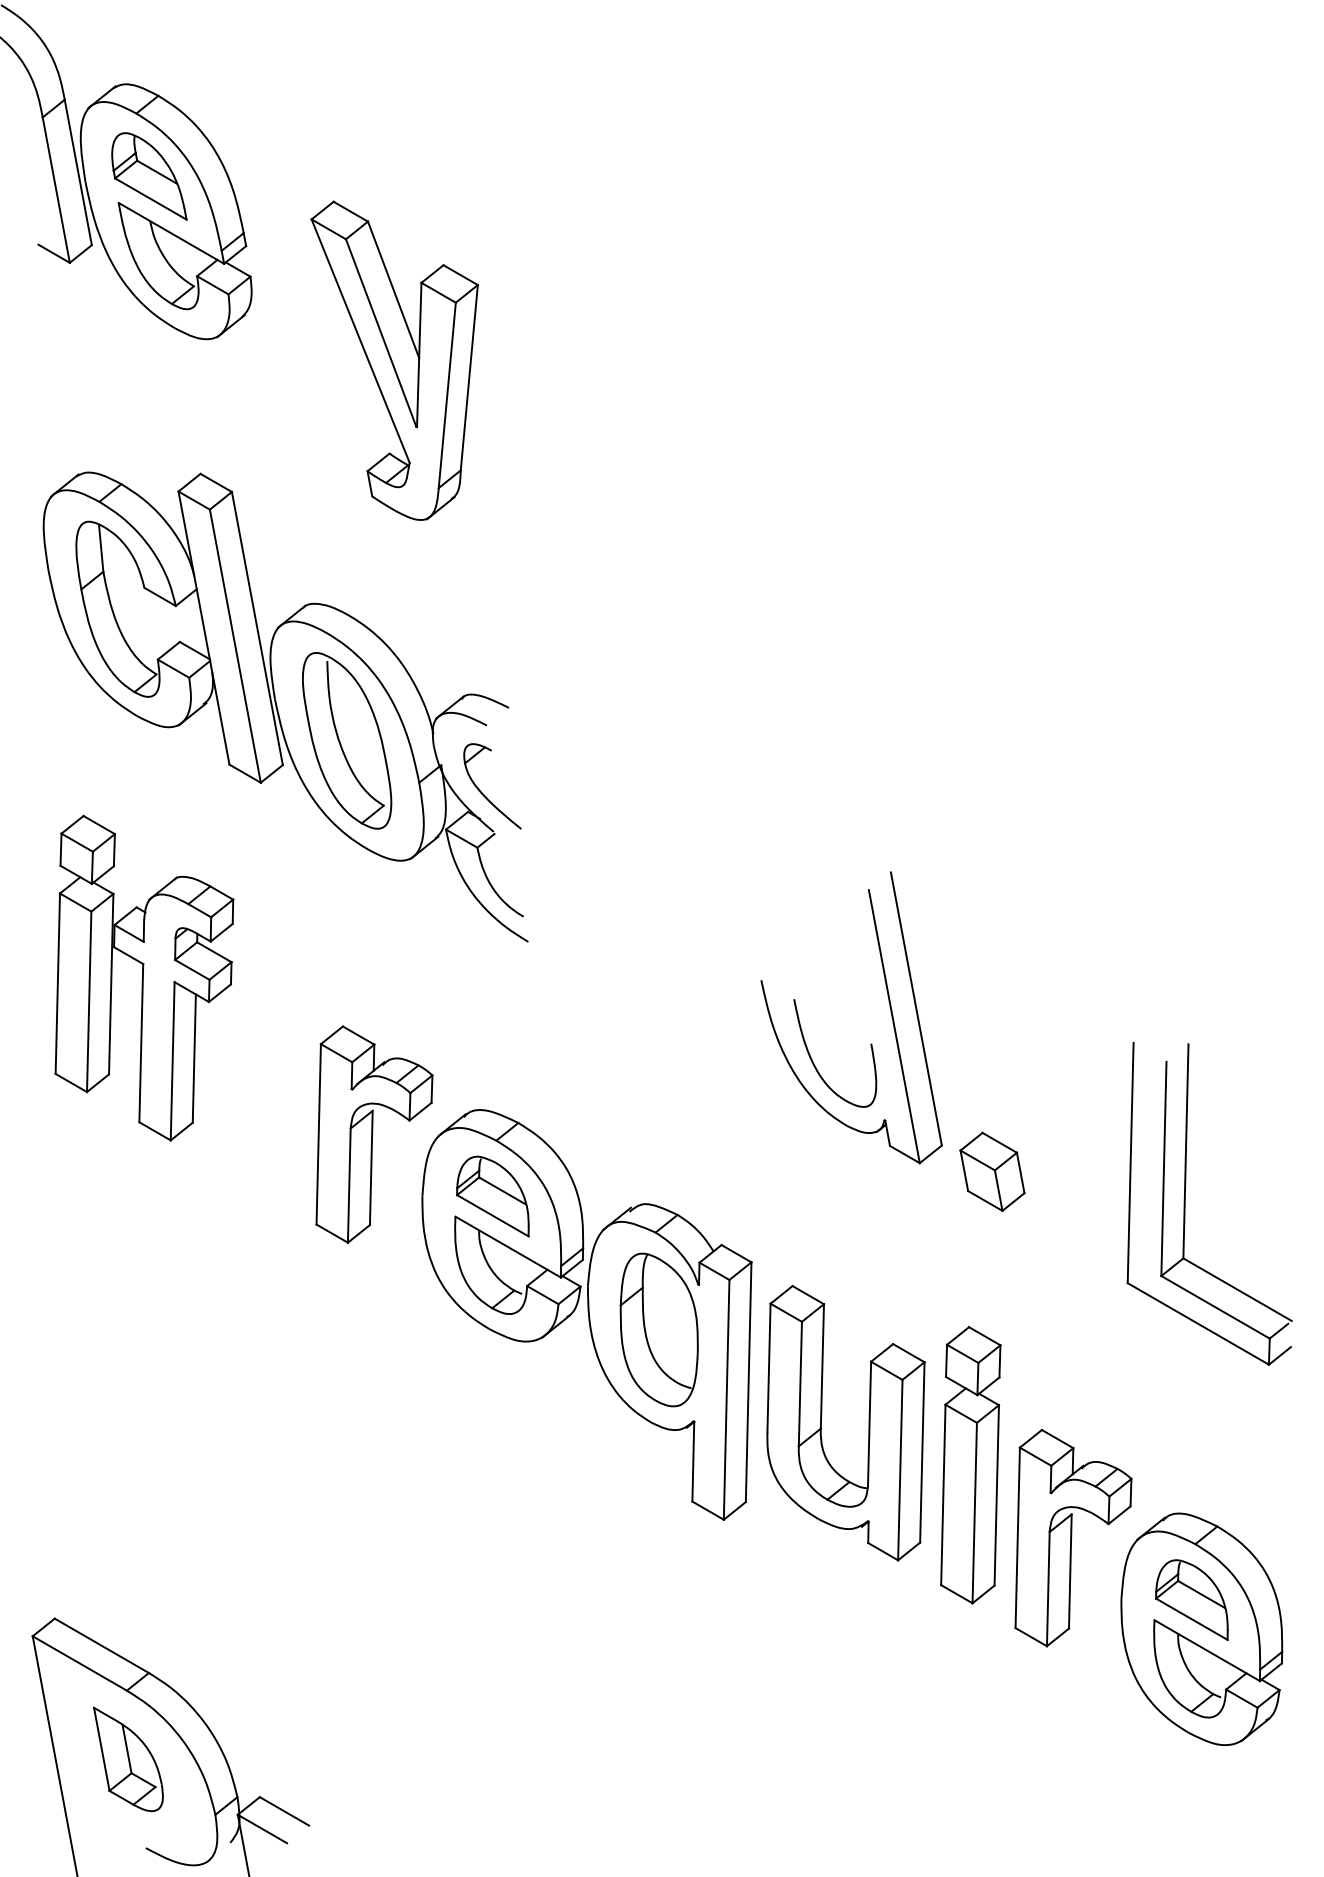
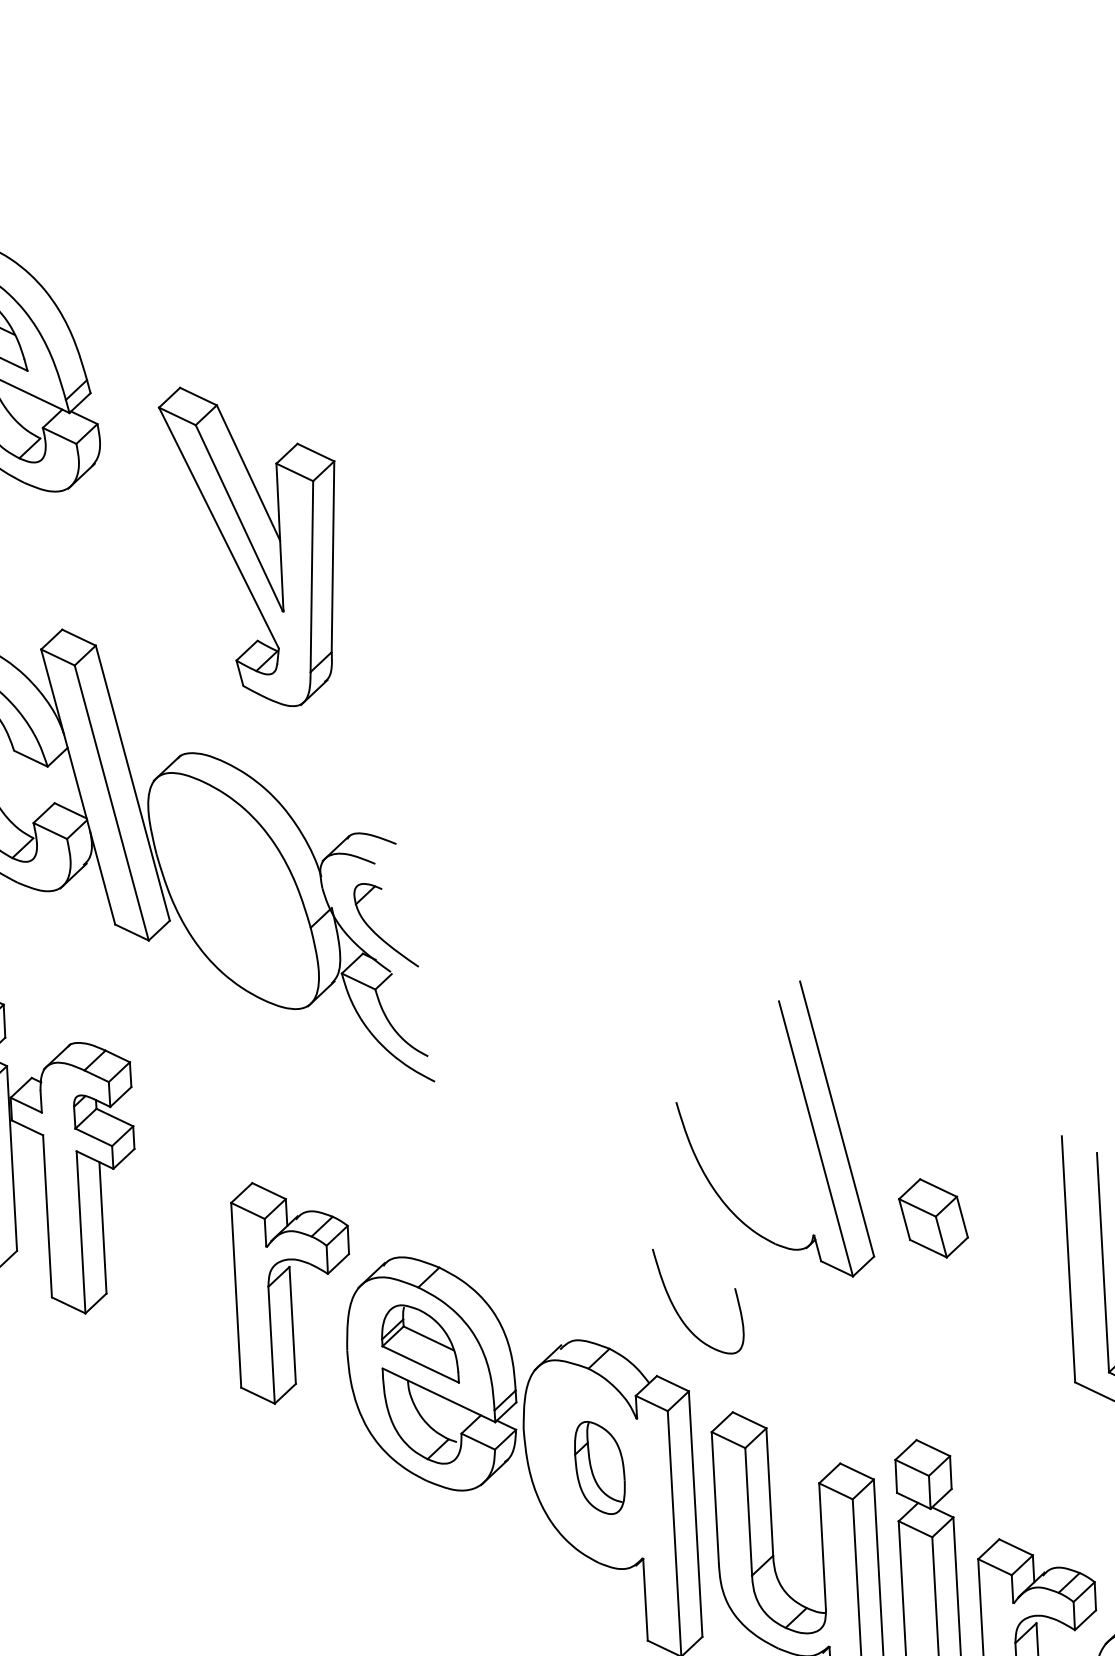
part: (394, 360) -> (255, 545), moved
part: (347, 740) -> (233, 890), removed
curve: (814, 1063) -> (678, 1313), moved
part: (992, 1171) -> (933, 1217), moved
part: (658, 1329) -> (599, 1467), size x0.6

